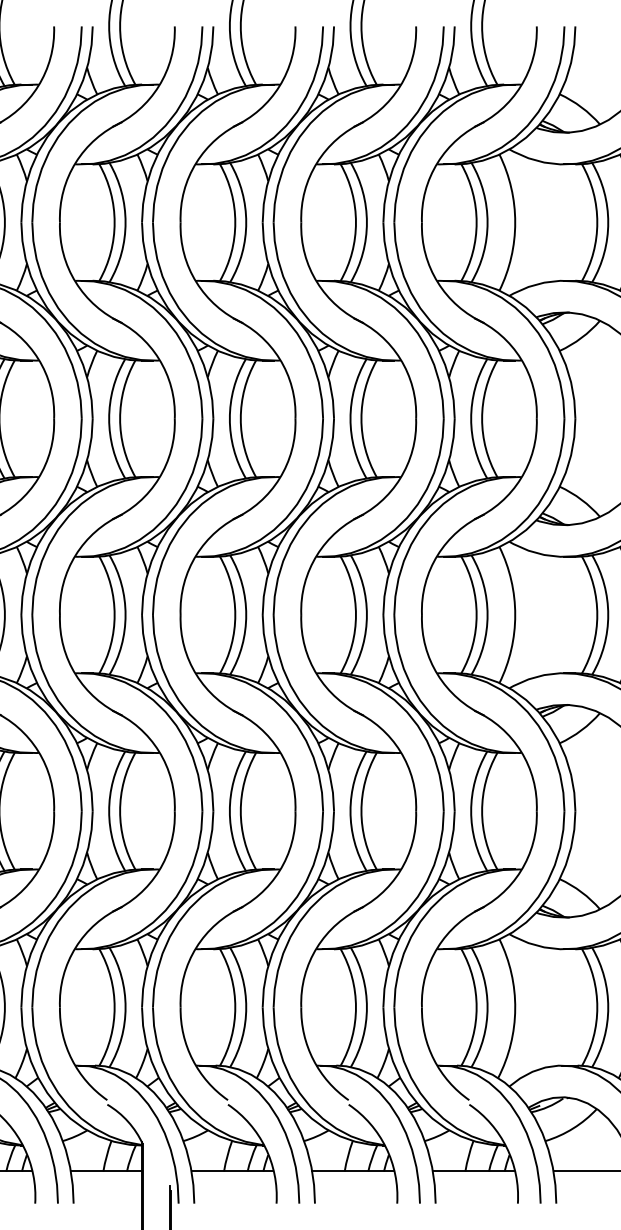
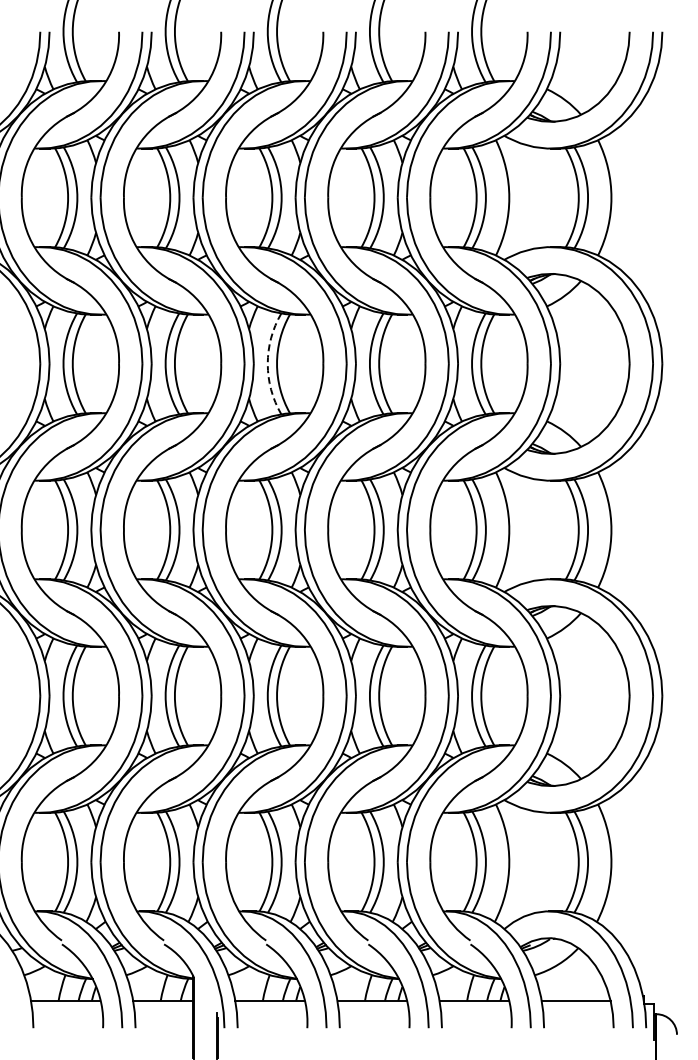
arc: (229, 418) -> (267, 363), solid -> dashed

